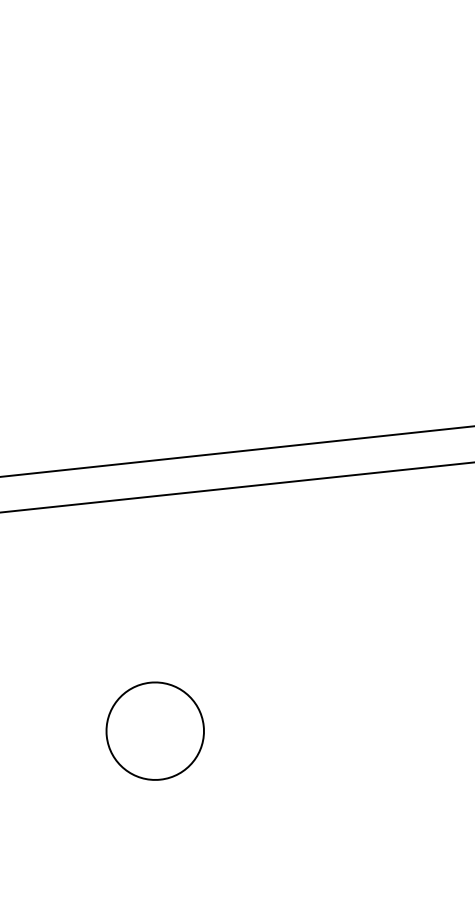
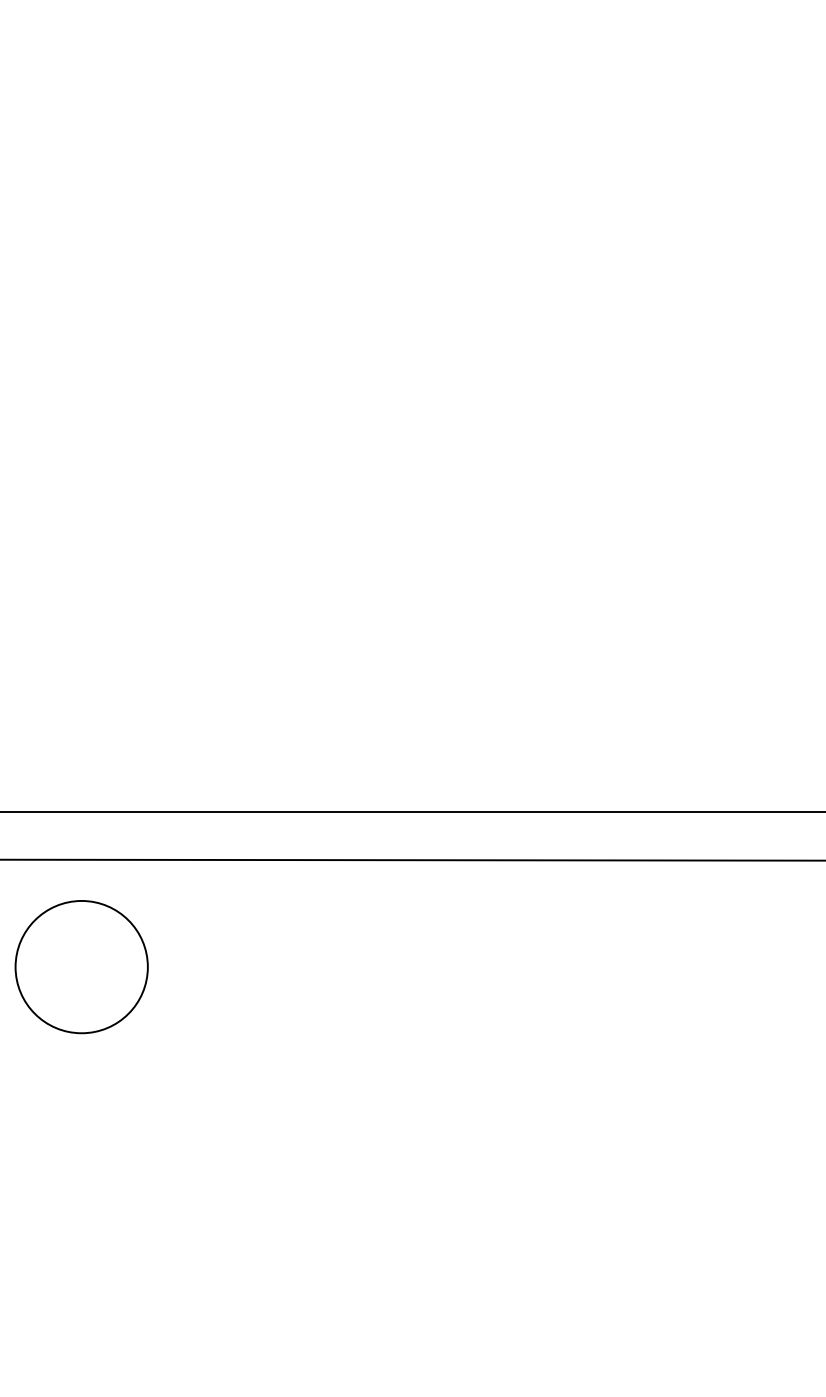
circle: (155, 731) -> (81, 967), moved

